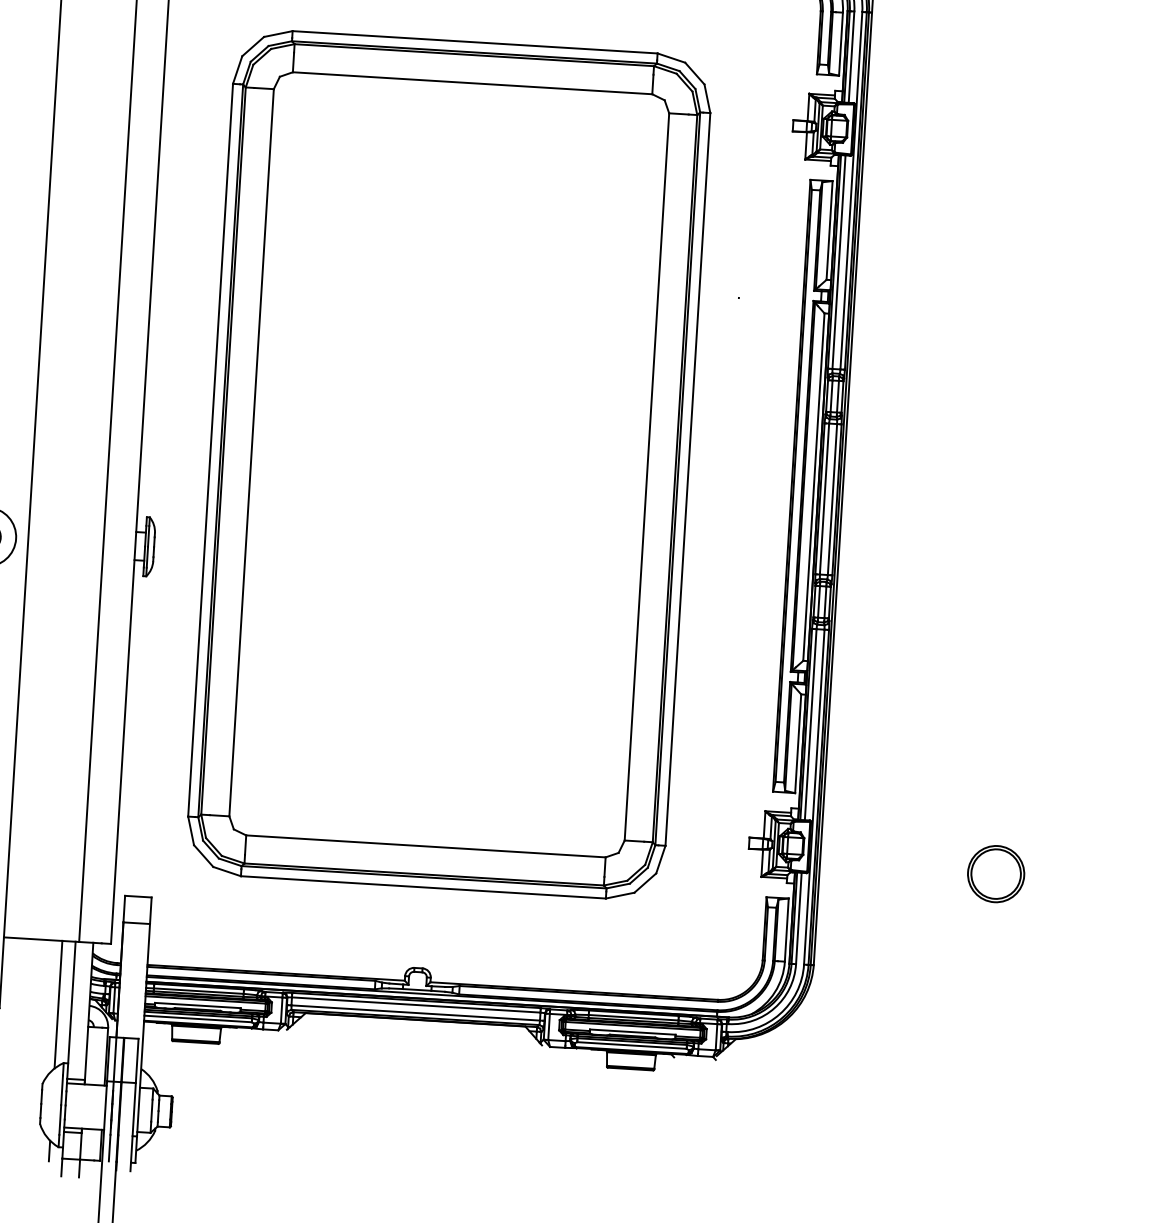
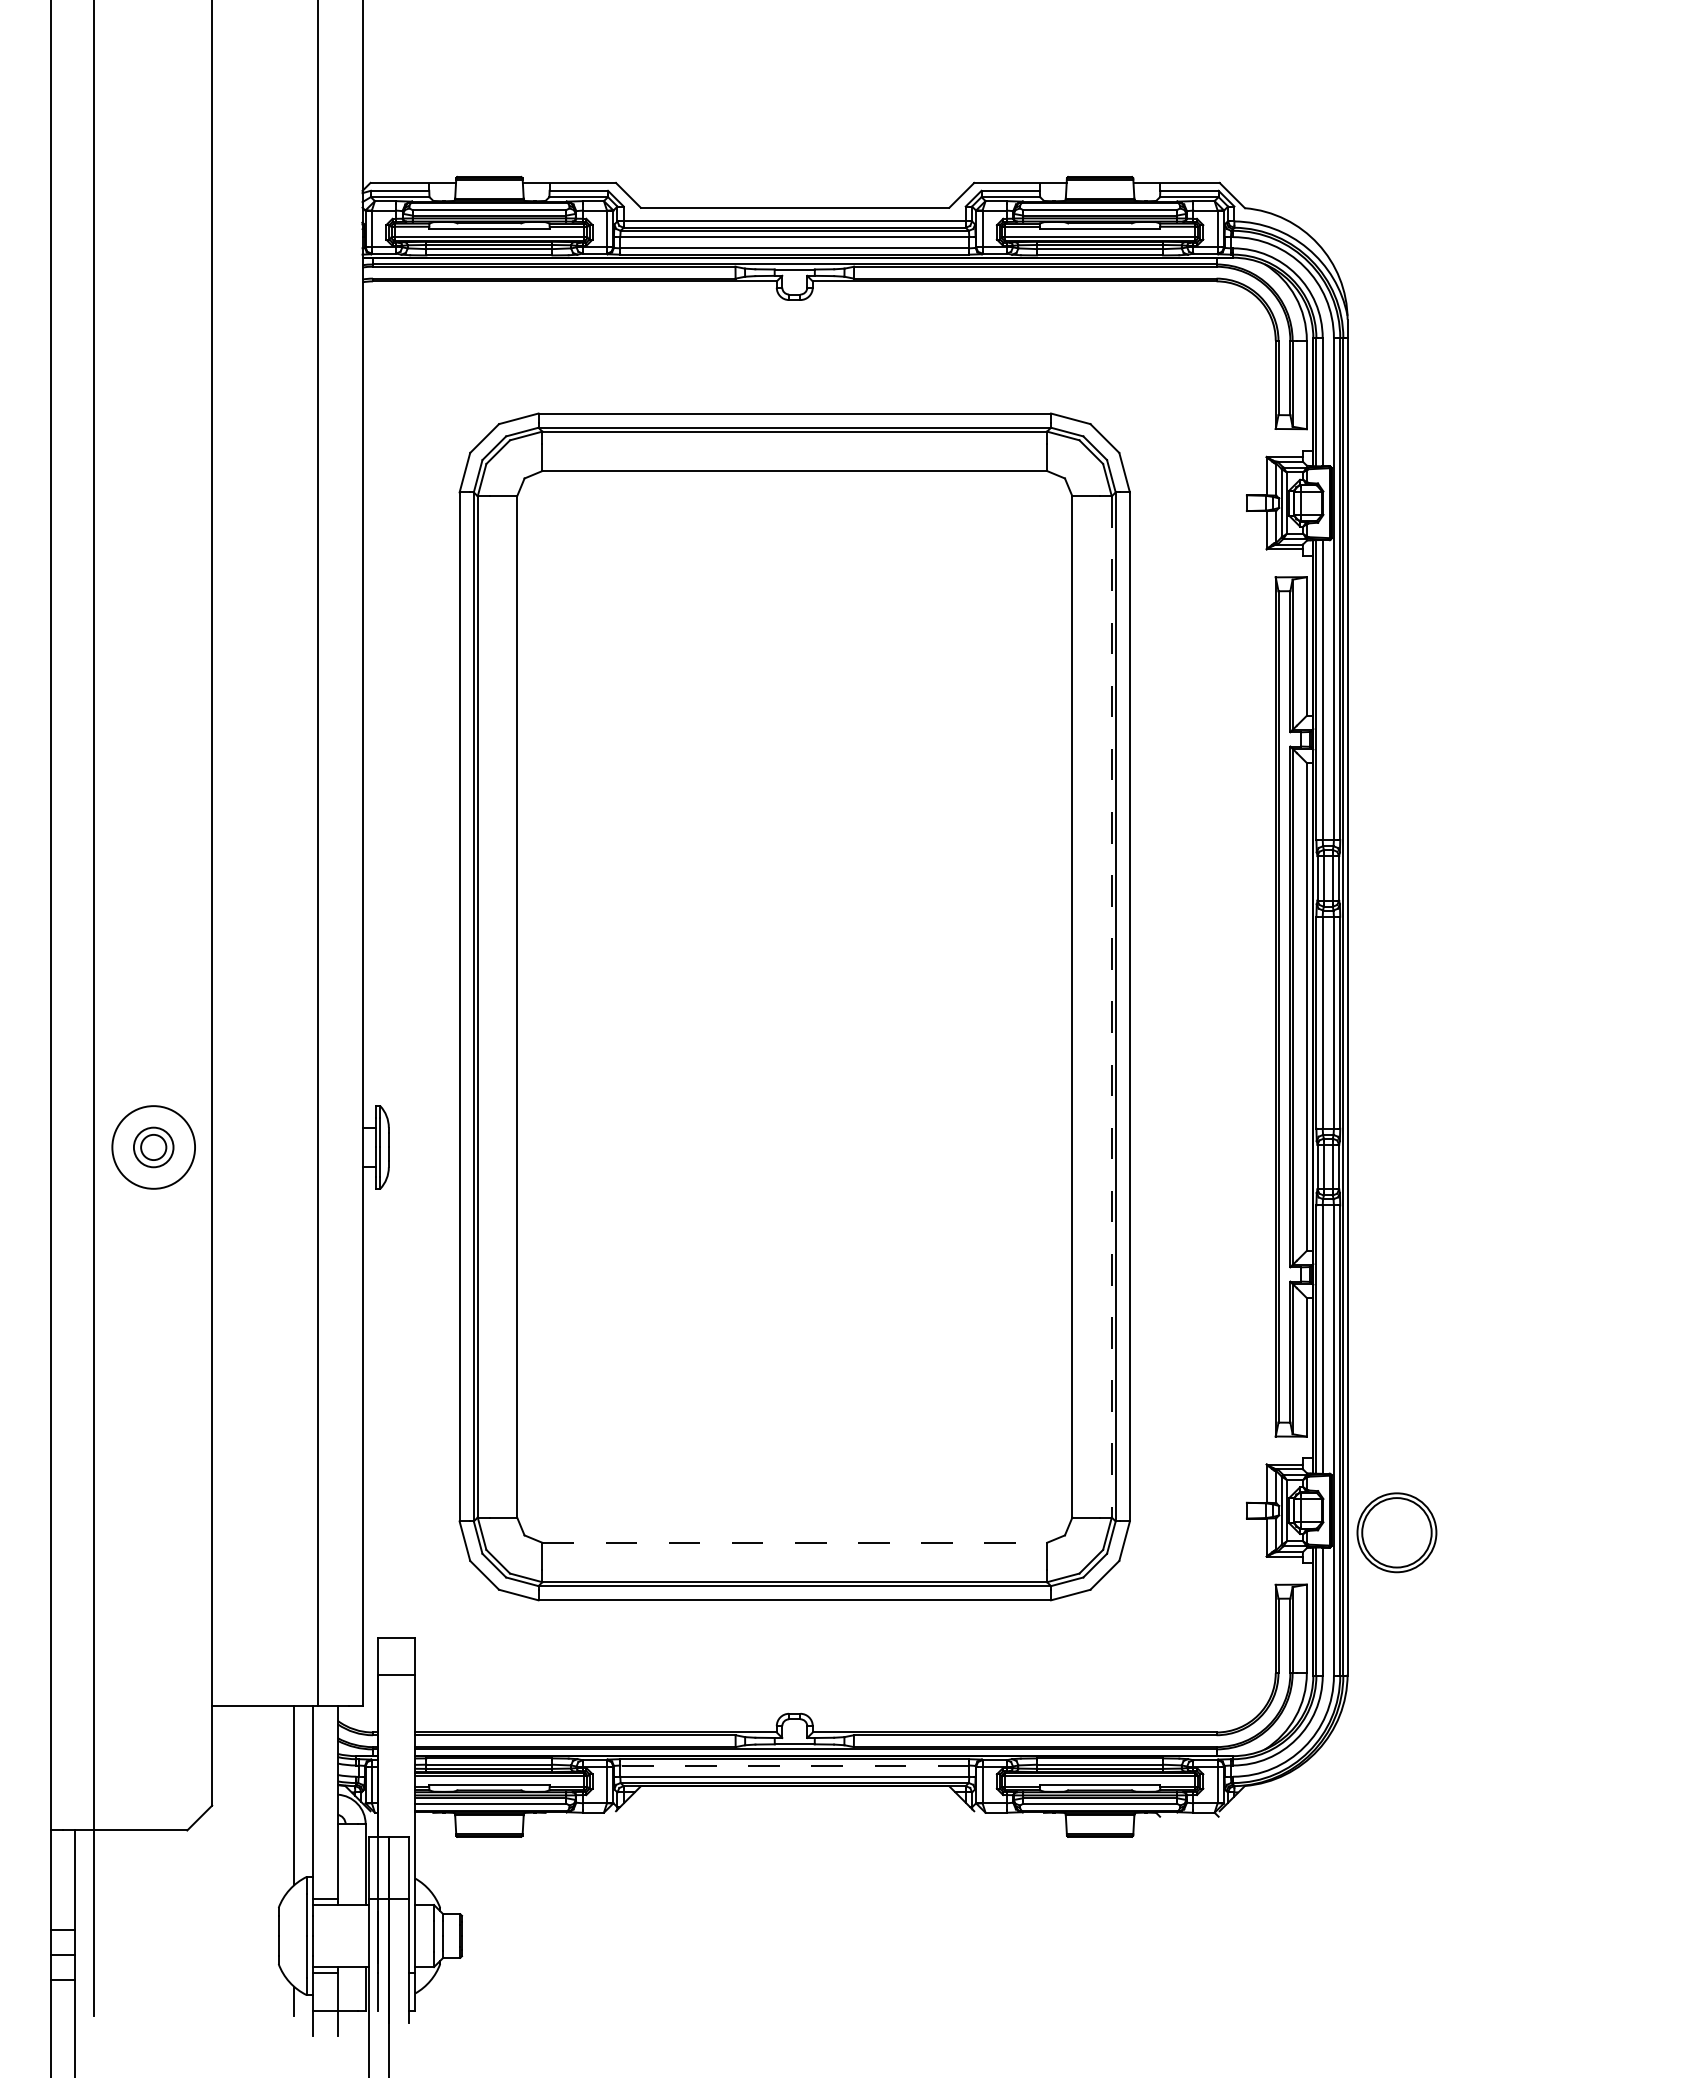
line: (674, 478) -> (1111, 1006), solid -> dashed
line: (426, 846) -> (795, 1542), solid -> dashed
part: (995, 873) -> (1396, 1532), moved
line: (416, 1004) -> (794, 1765), solid -> dashed

